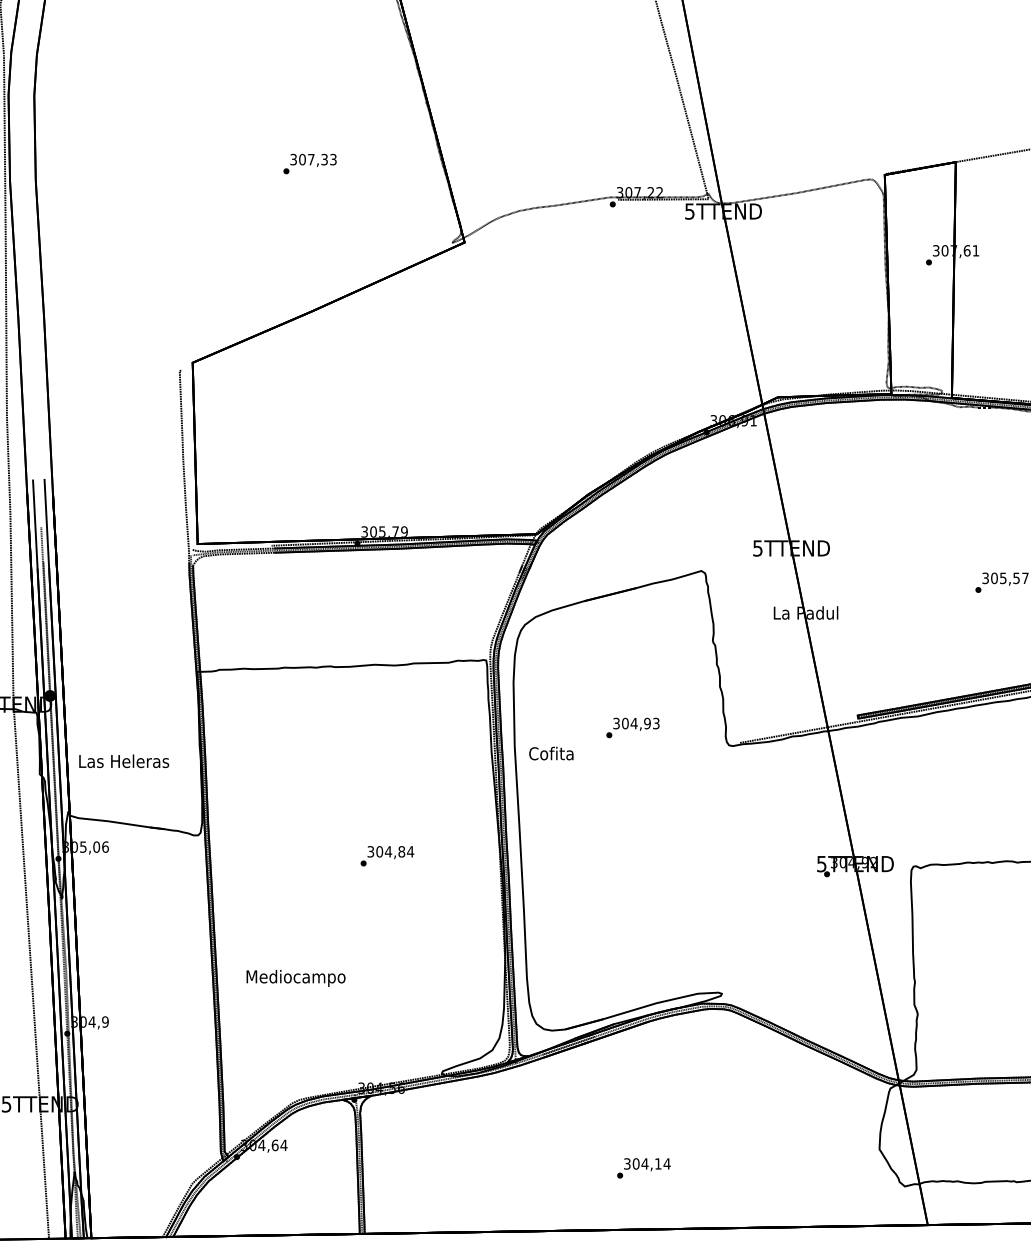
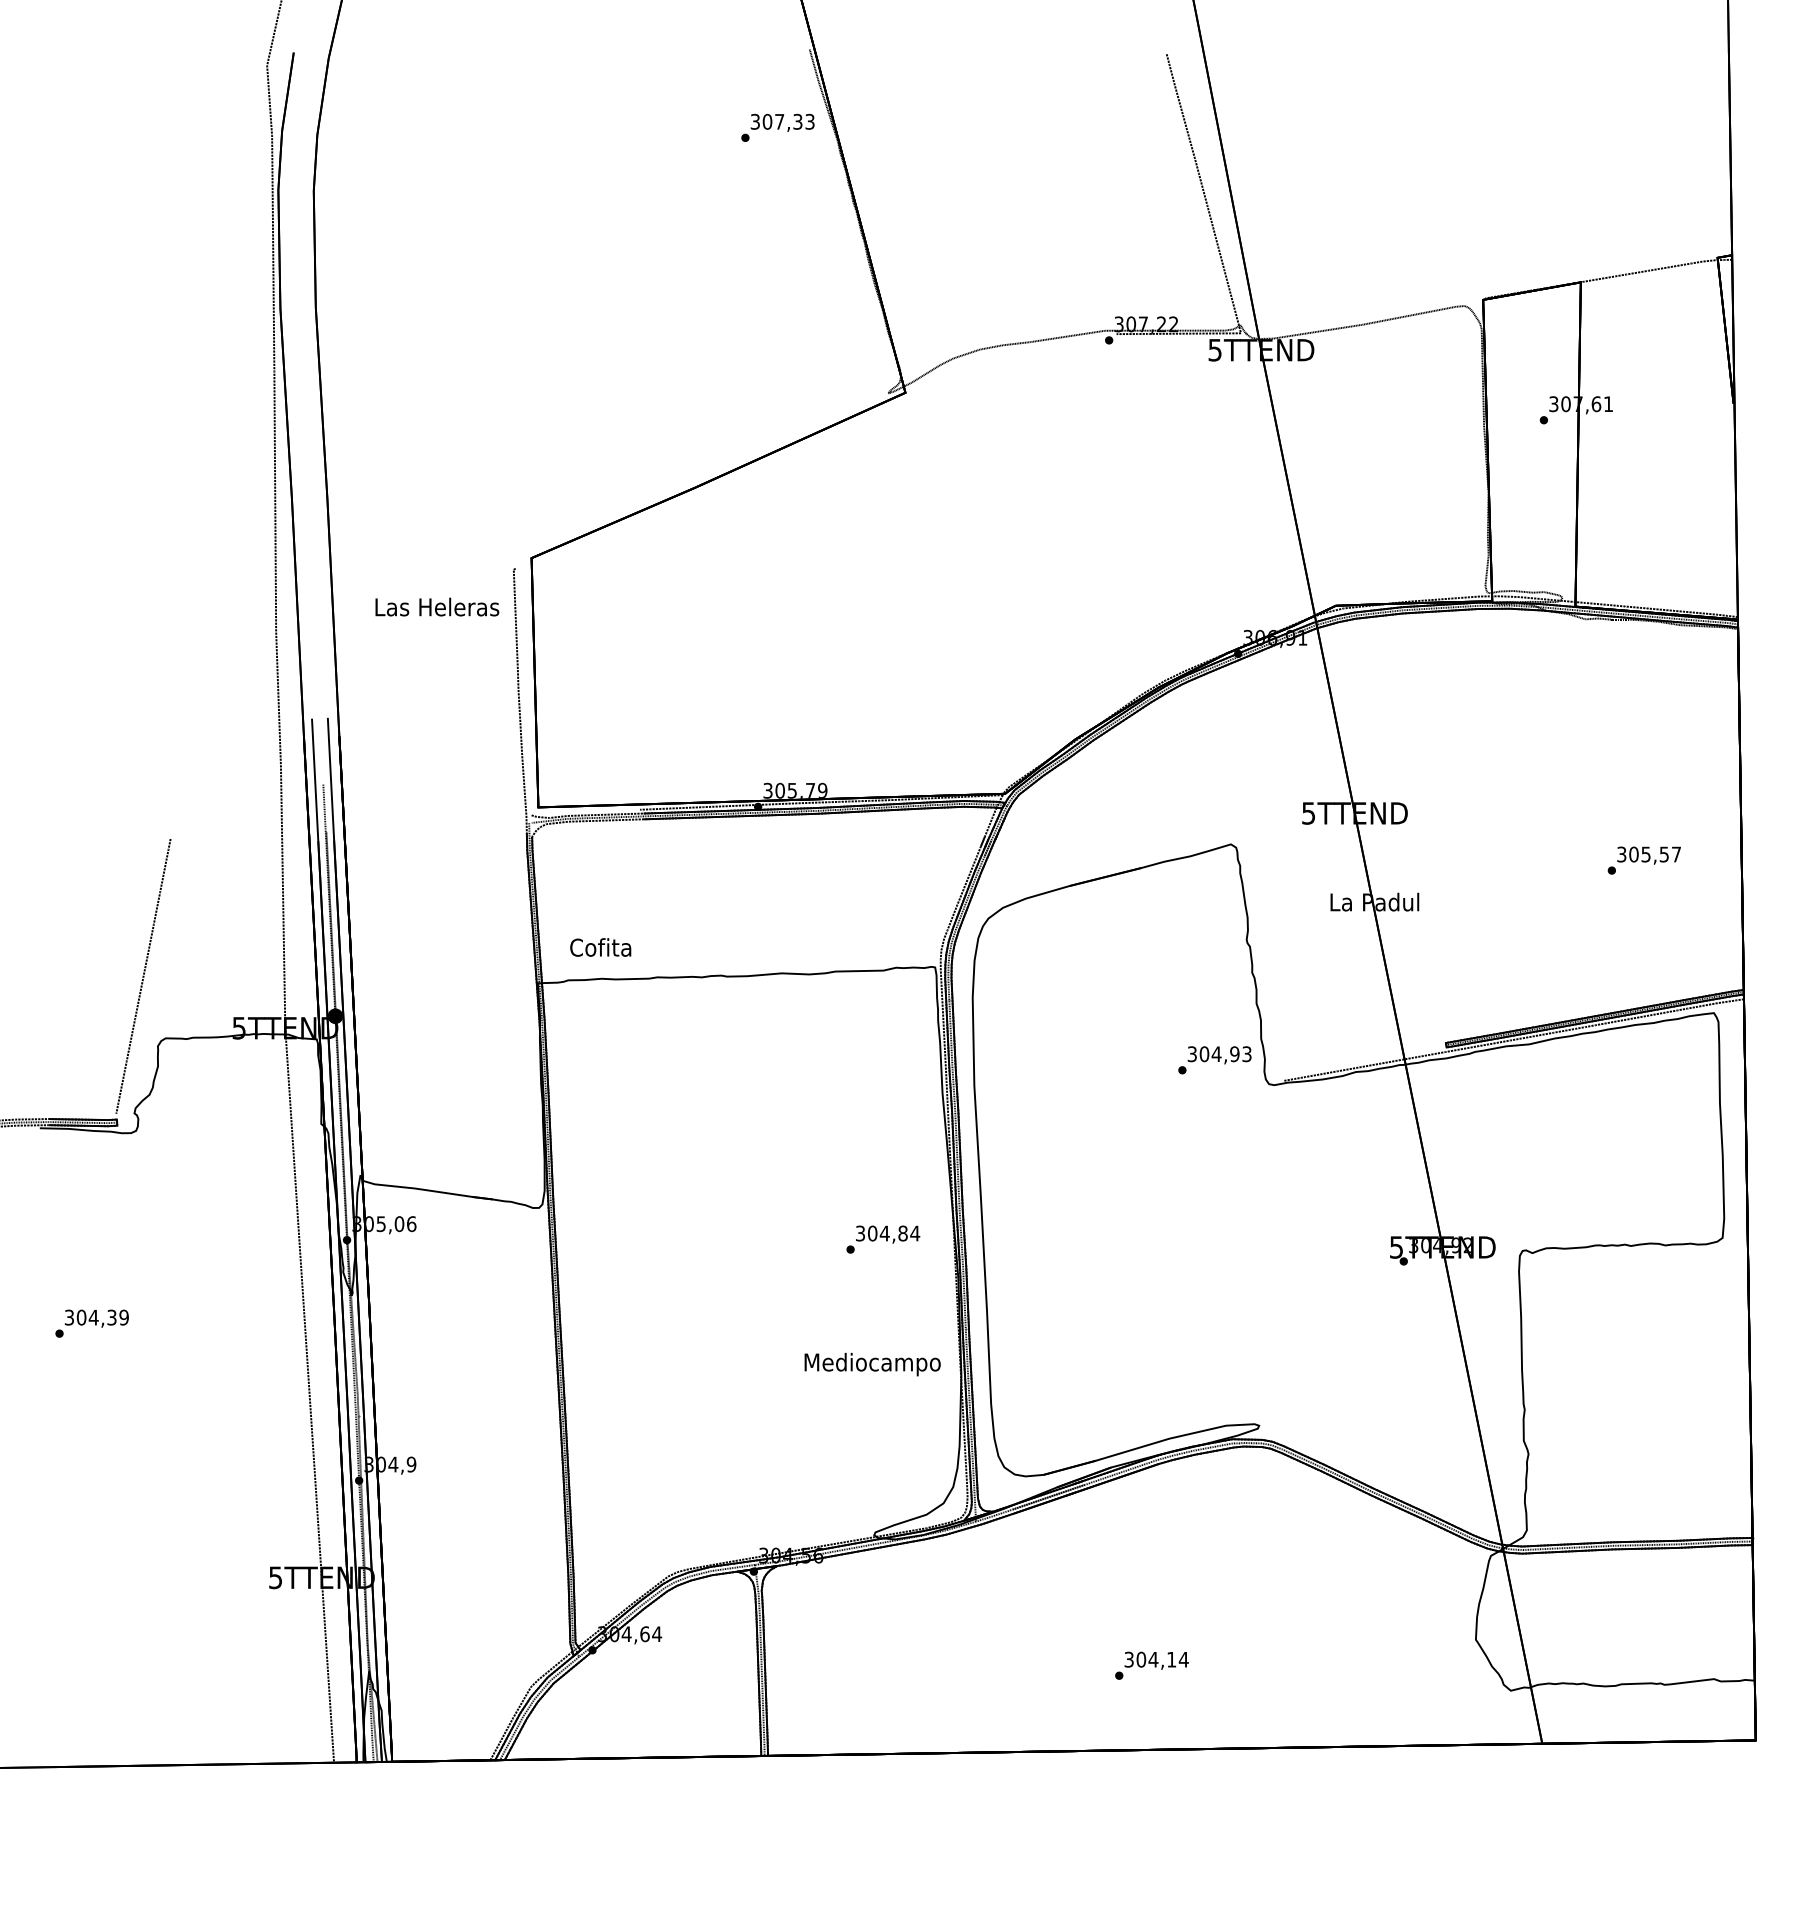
text: (309, 163) -> (777, 127), moved
text: (632, 728) -> (1214, 1060), moved
text: (551, 753) -> (600, 947), moved
text: (124, 760) -> (437, 606), moved
text: (387, 856) -> (883, 1239), moved
text: (295, 978) -> (872, 1364), moved

